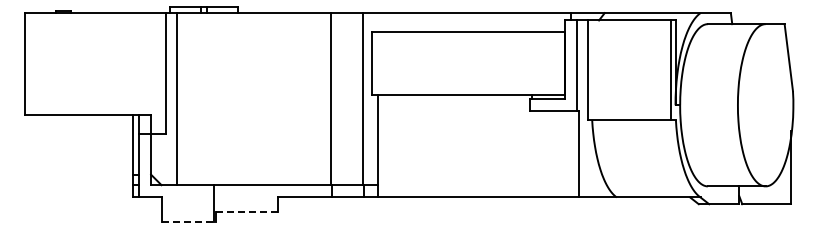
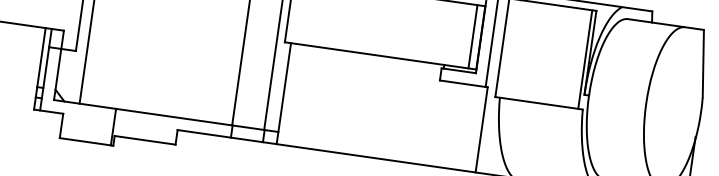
line: (556, 63) -> (472, 36), added
line: (246, 212) -> (144, 140), dashed -> solid
line: (189, 222) -> (86, 142), dashed -> solid

